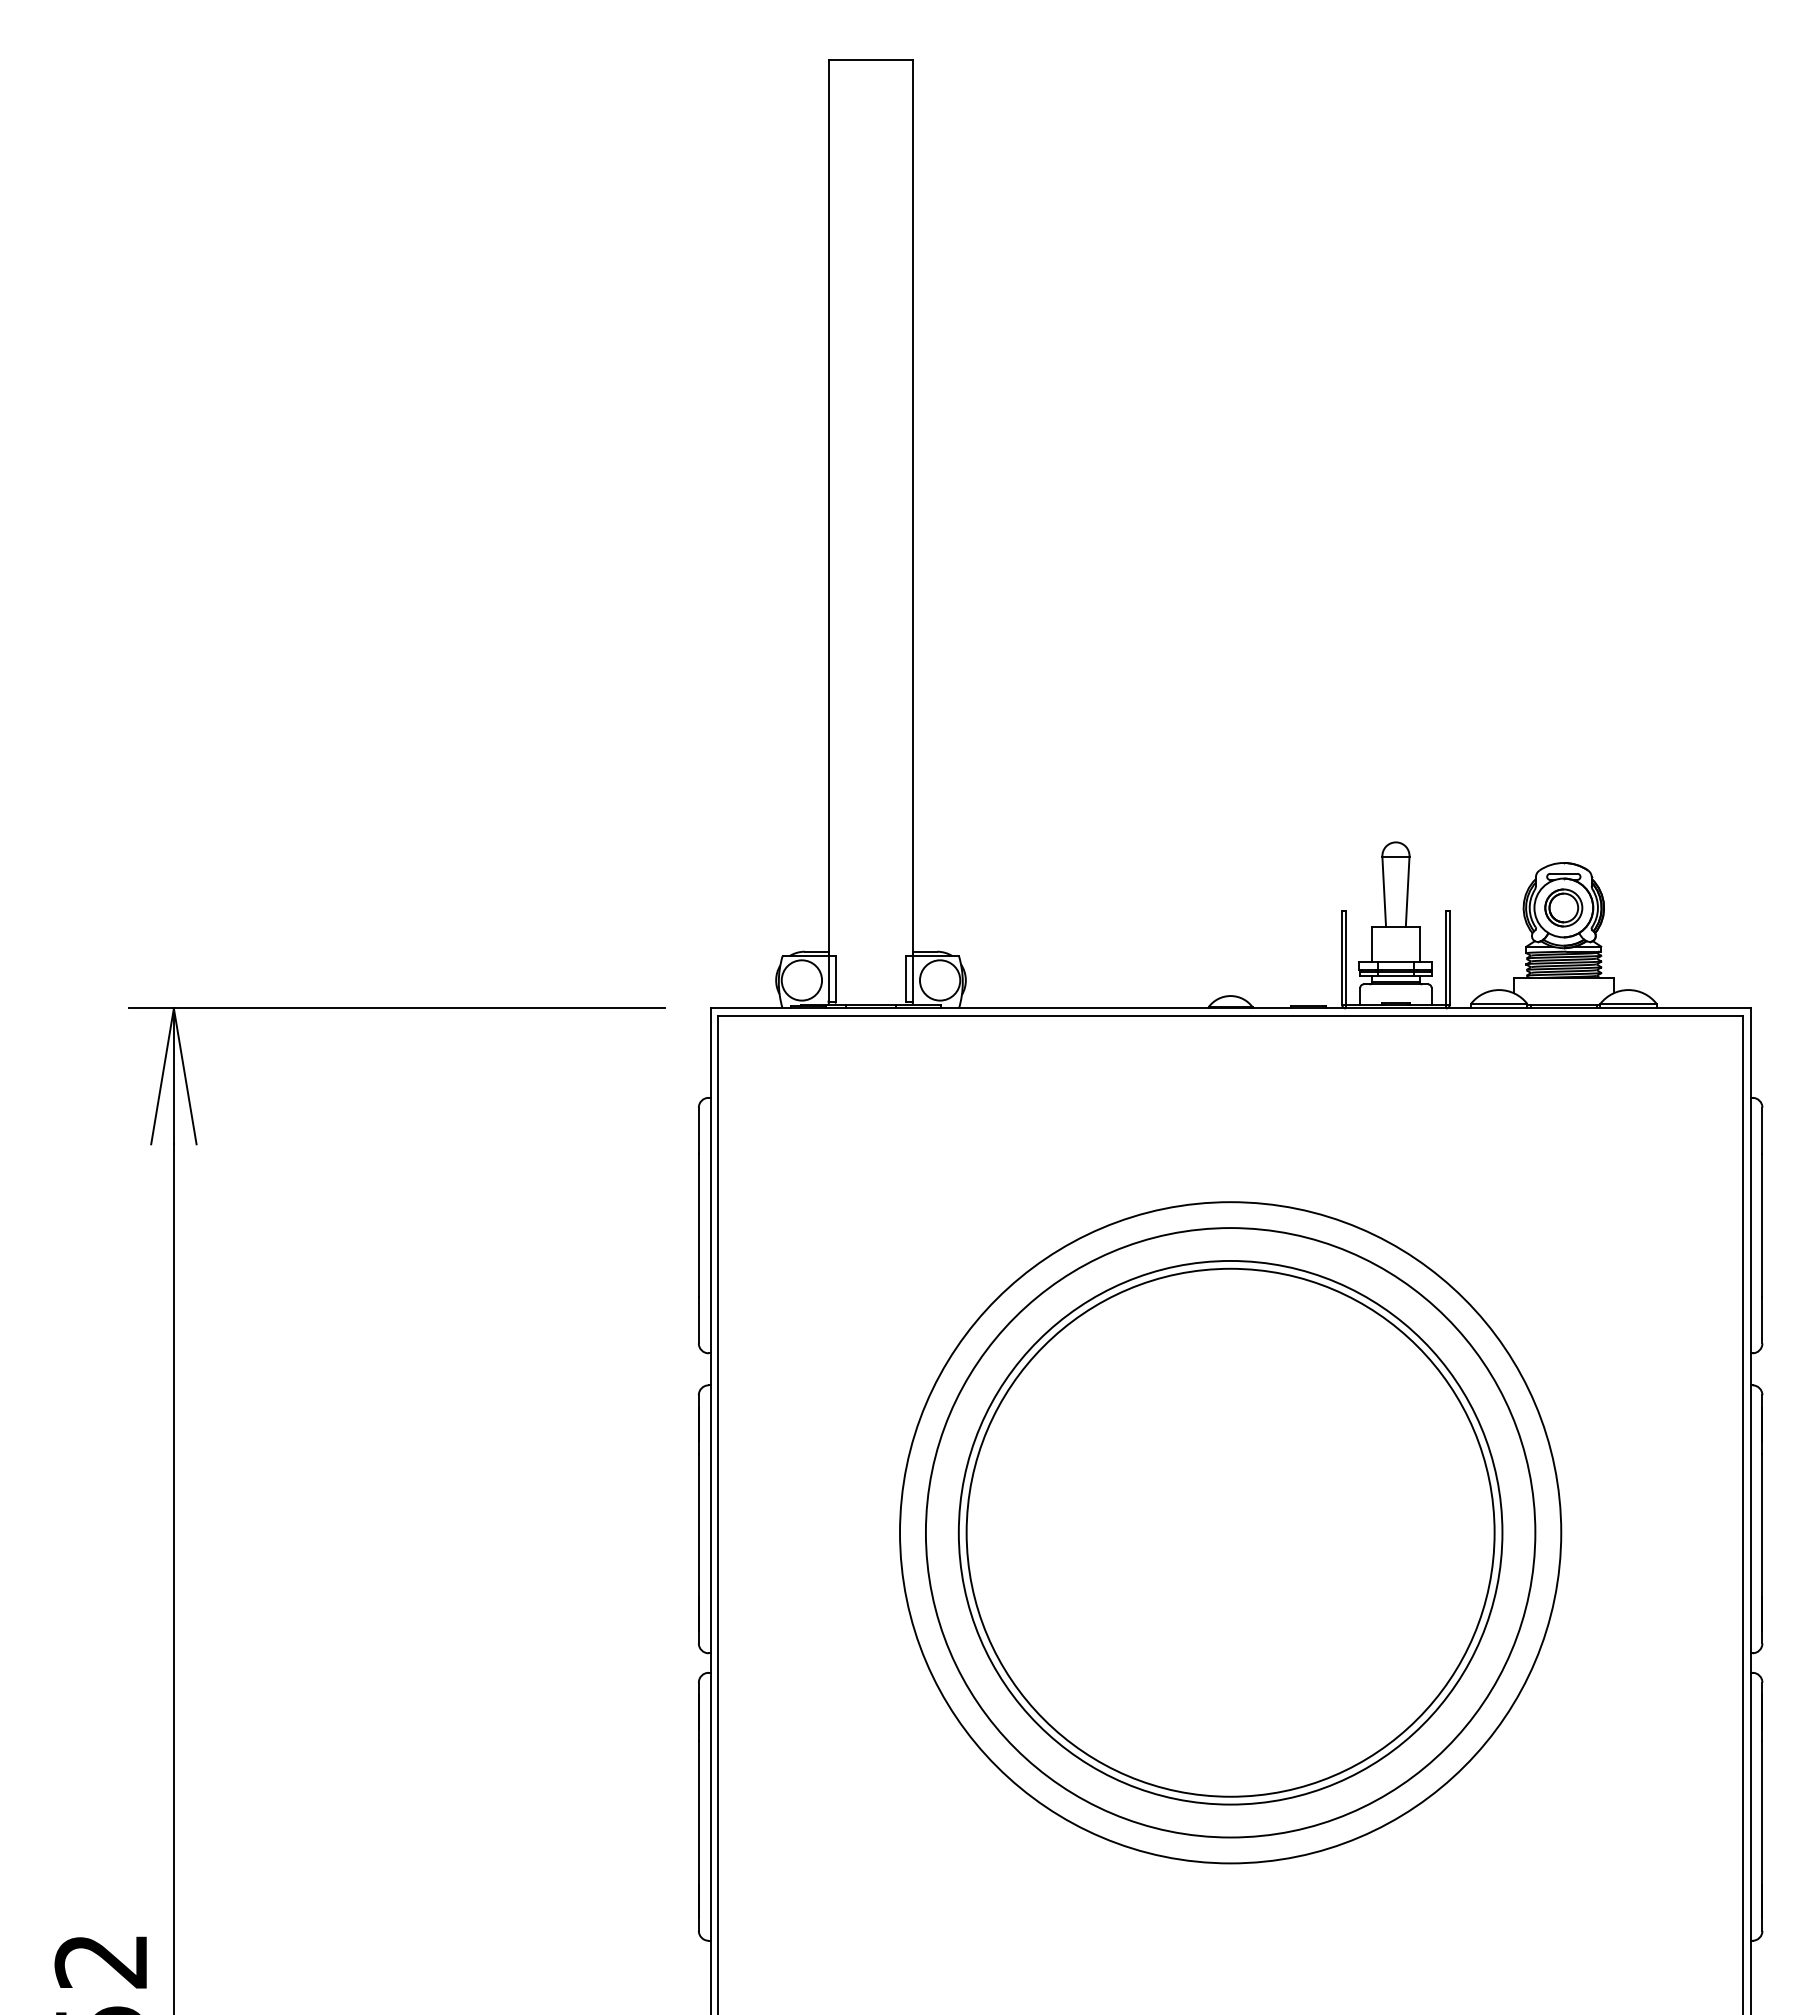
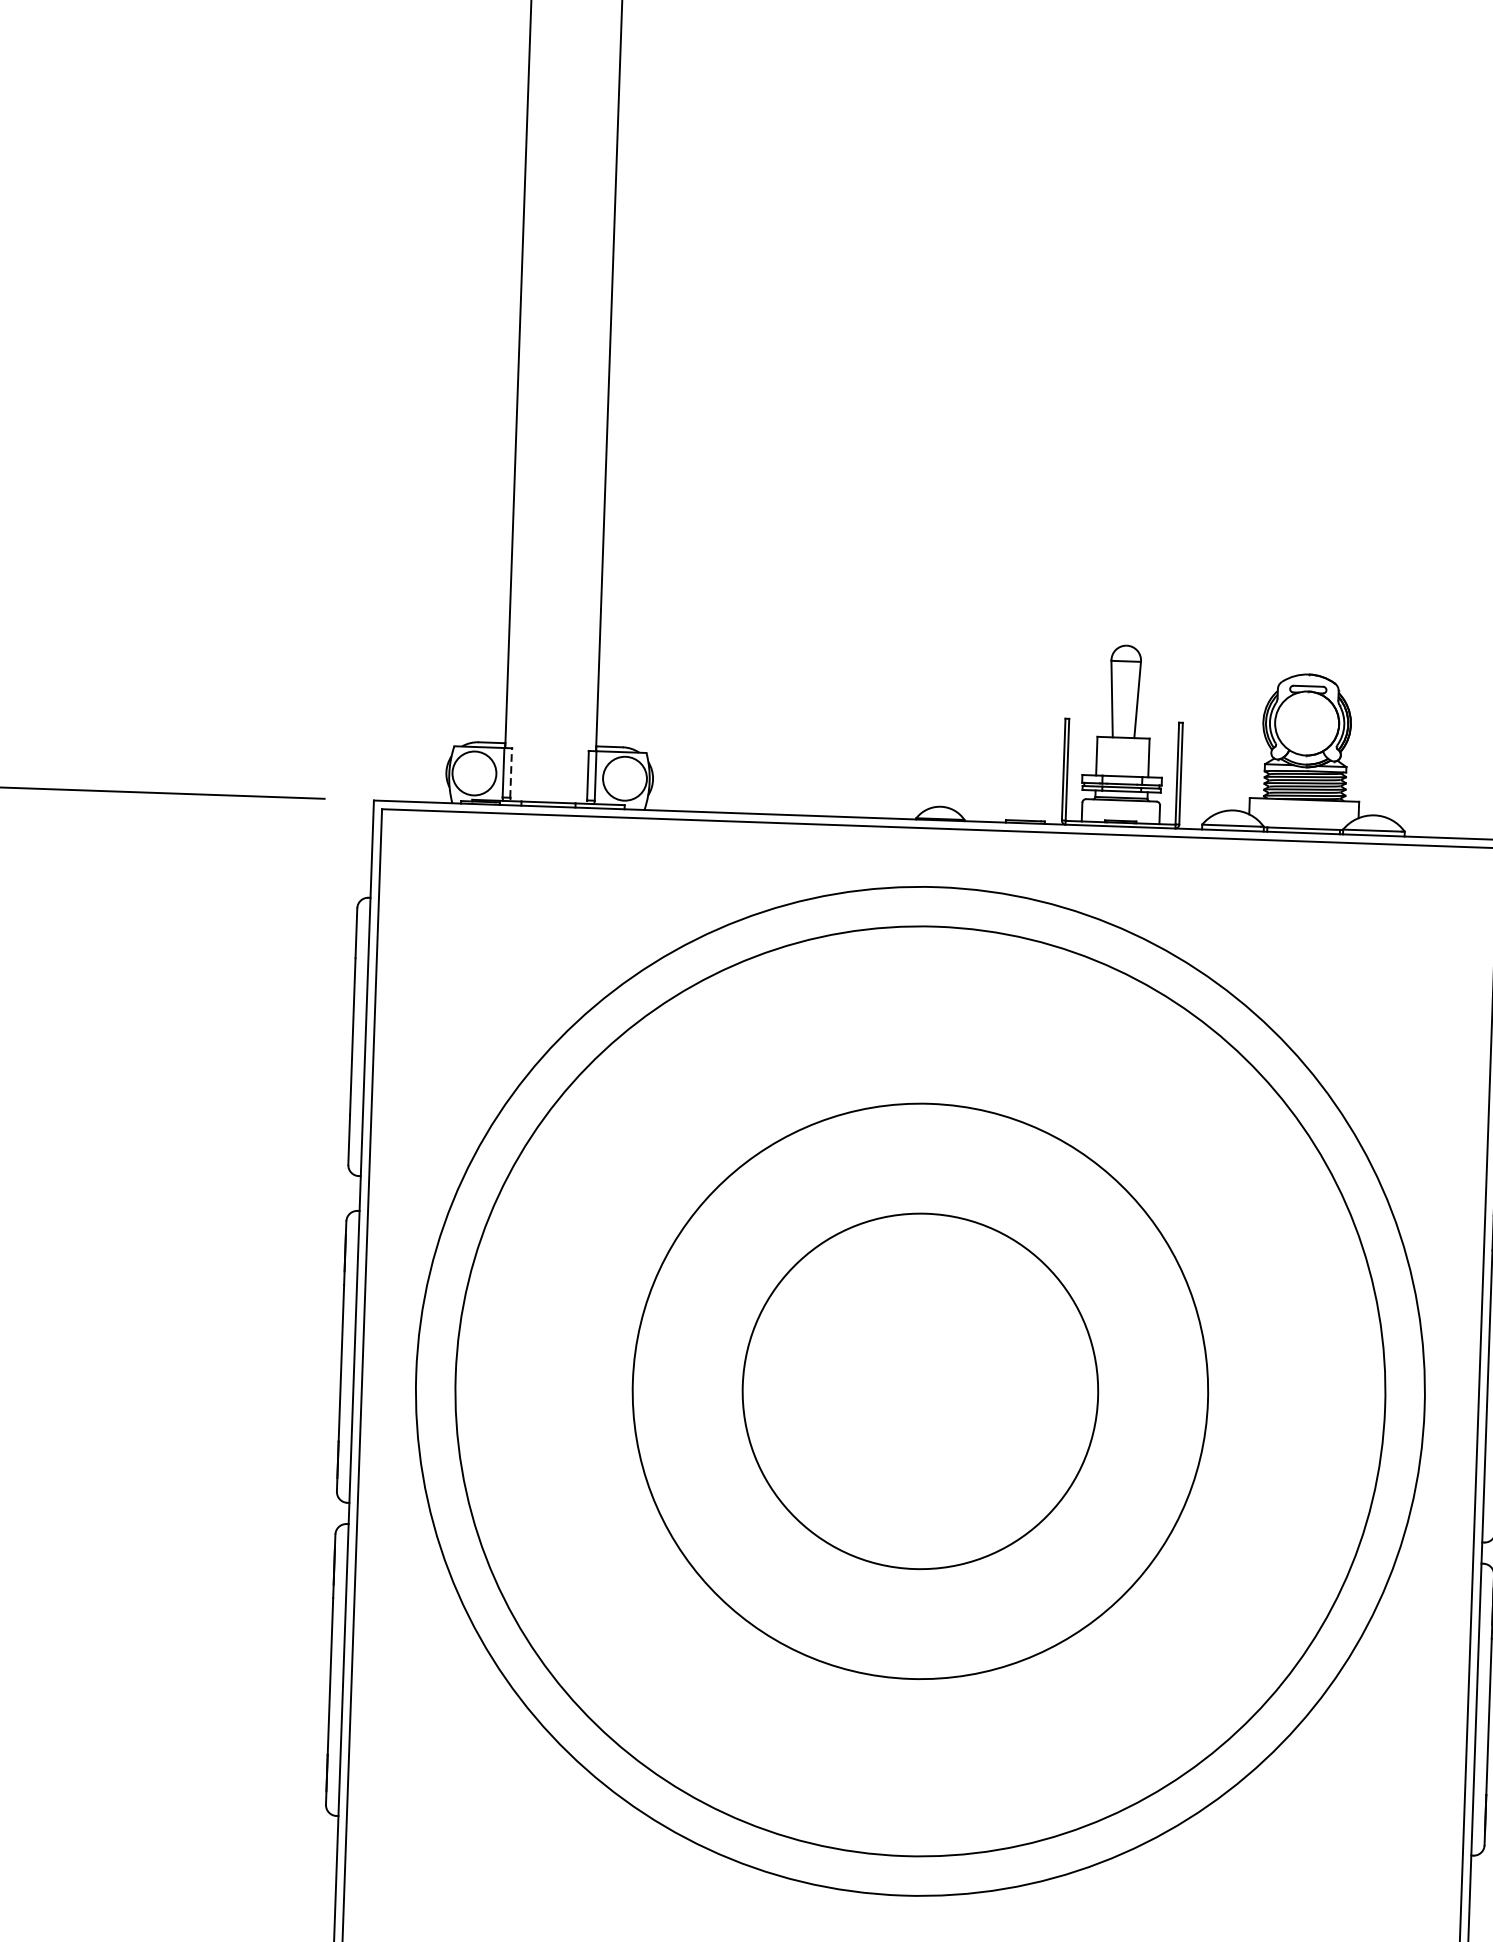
part: (1563, 907) -> (1306, 722), removed
line: (835, 978) -> (511, 772), solid -> dashed
circle: (1230, 1532) -> (920, 1391), size x0.6
circle: (1230, 1532) -> (920, 1391), size x1.4
circle: (1230, 1532) -> (920, 1391), size x1.4

